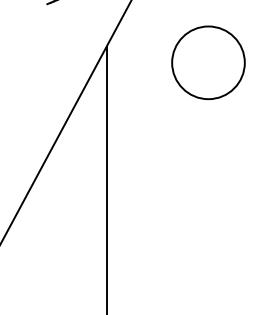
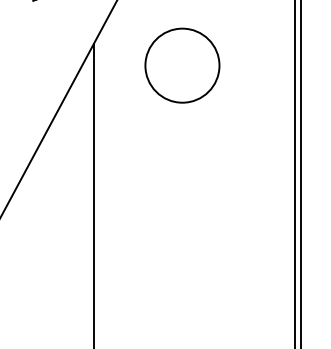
circle: (208, 62) -> (182, 65), moved

